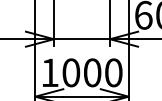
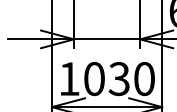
text: (92, 72) -> (119, 78), 1000 -> 1030

